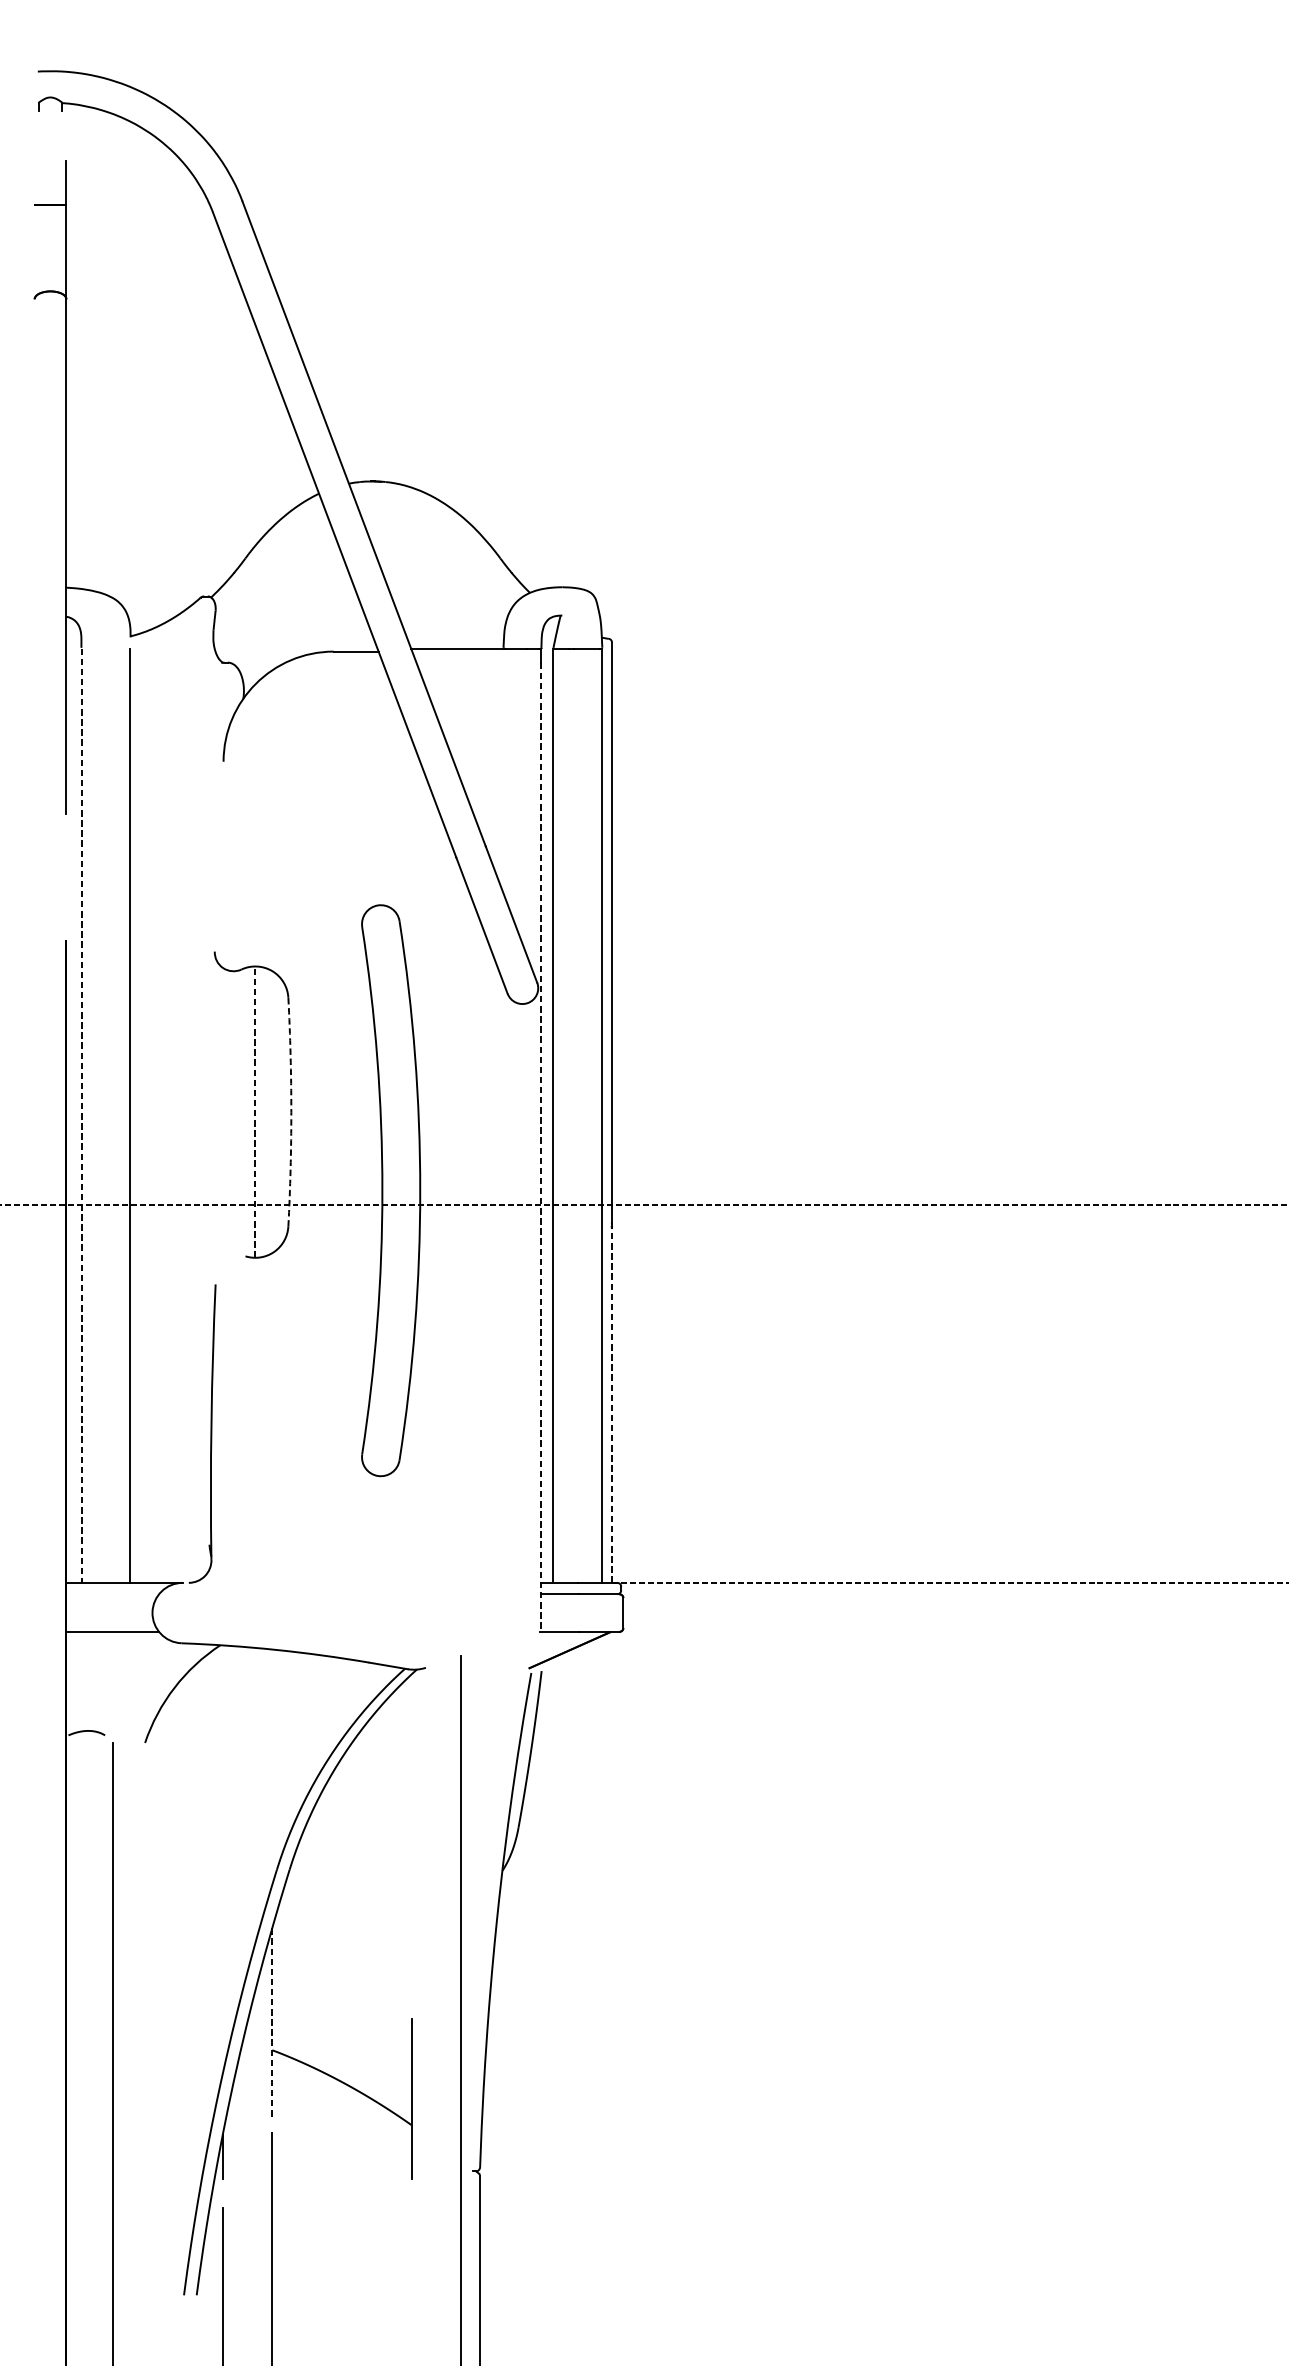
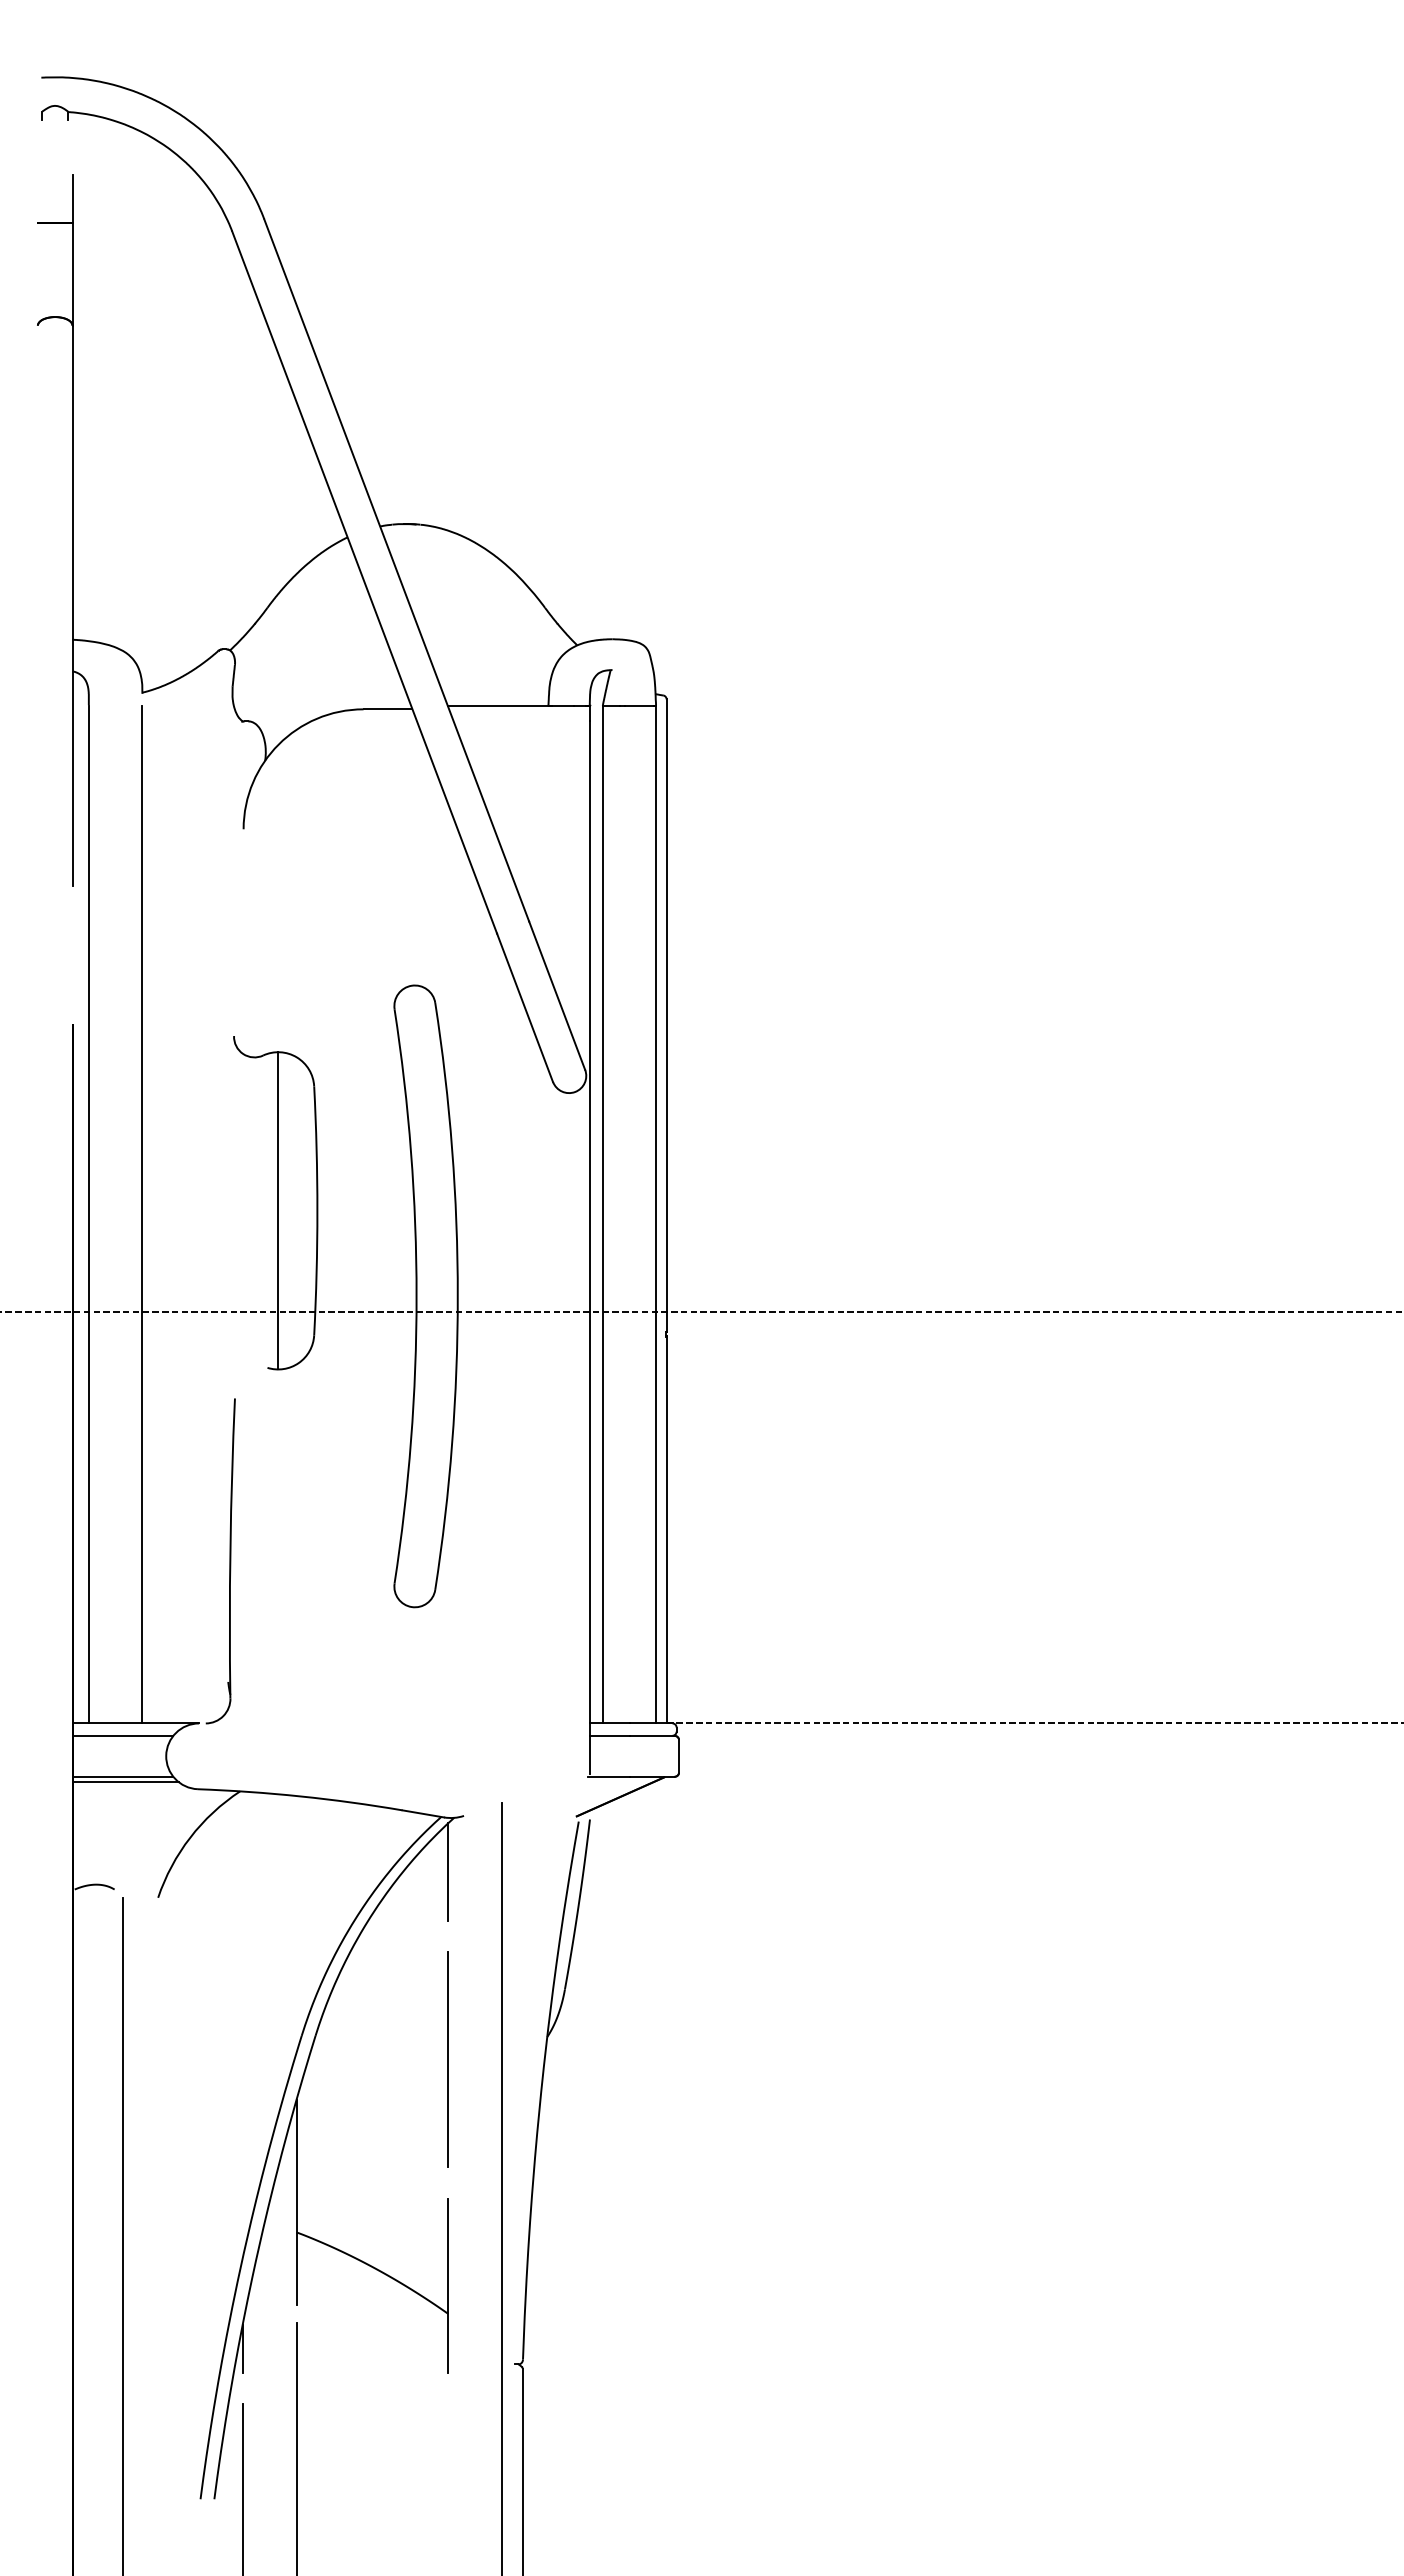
line: (254, 1111) -> (277, 1210), dashed -> solid
arc: (291, 1111) -> (317, 1210), dashed -> solid
line: (81, 1115) -> (88, 1214), dashed -> solid
line: (541, 1146) -> (589, 1248), dashed -> solid
line: (611, 1404) -> (666, 1529), dashed -> solid
line: (112, 1593) -> (122, 1735), added
line: (115, 1637) -> (125, 1782), added
line: (411, 1718) -> (448, 1871), added
line: (410, 1891) -> (447, 2059), added
line: (272, 2022) -> (296, 2202), dashed -> solid

